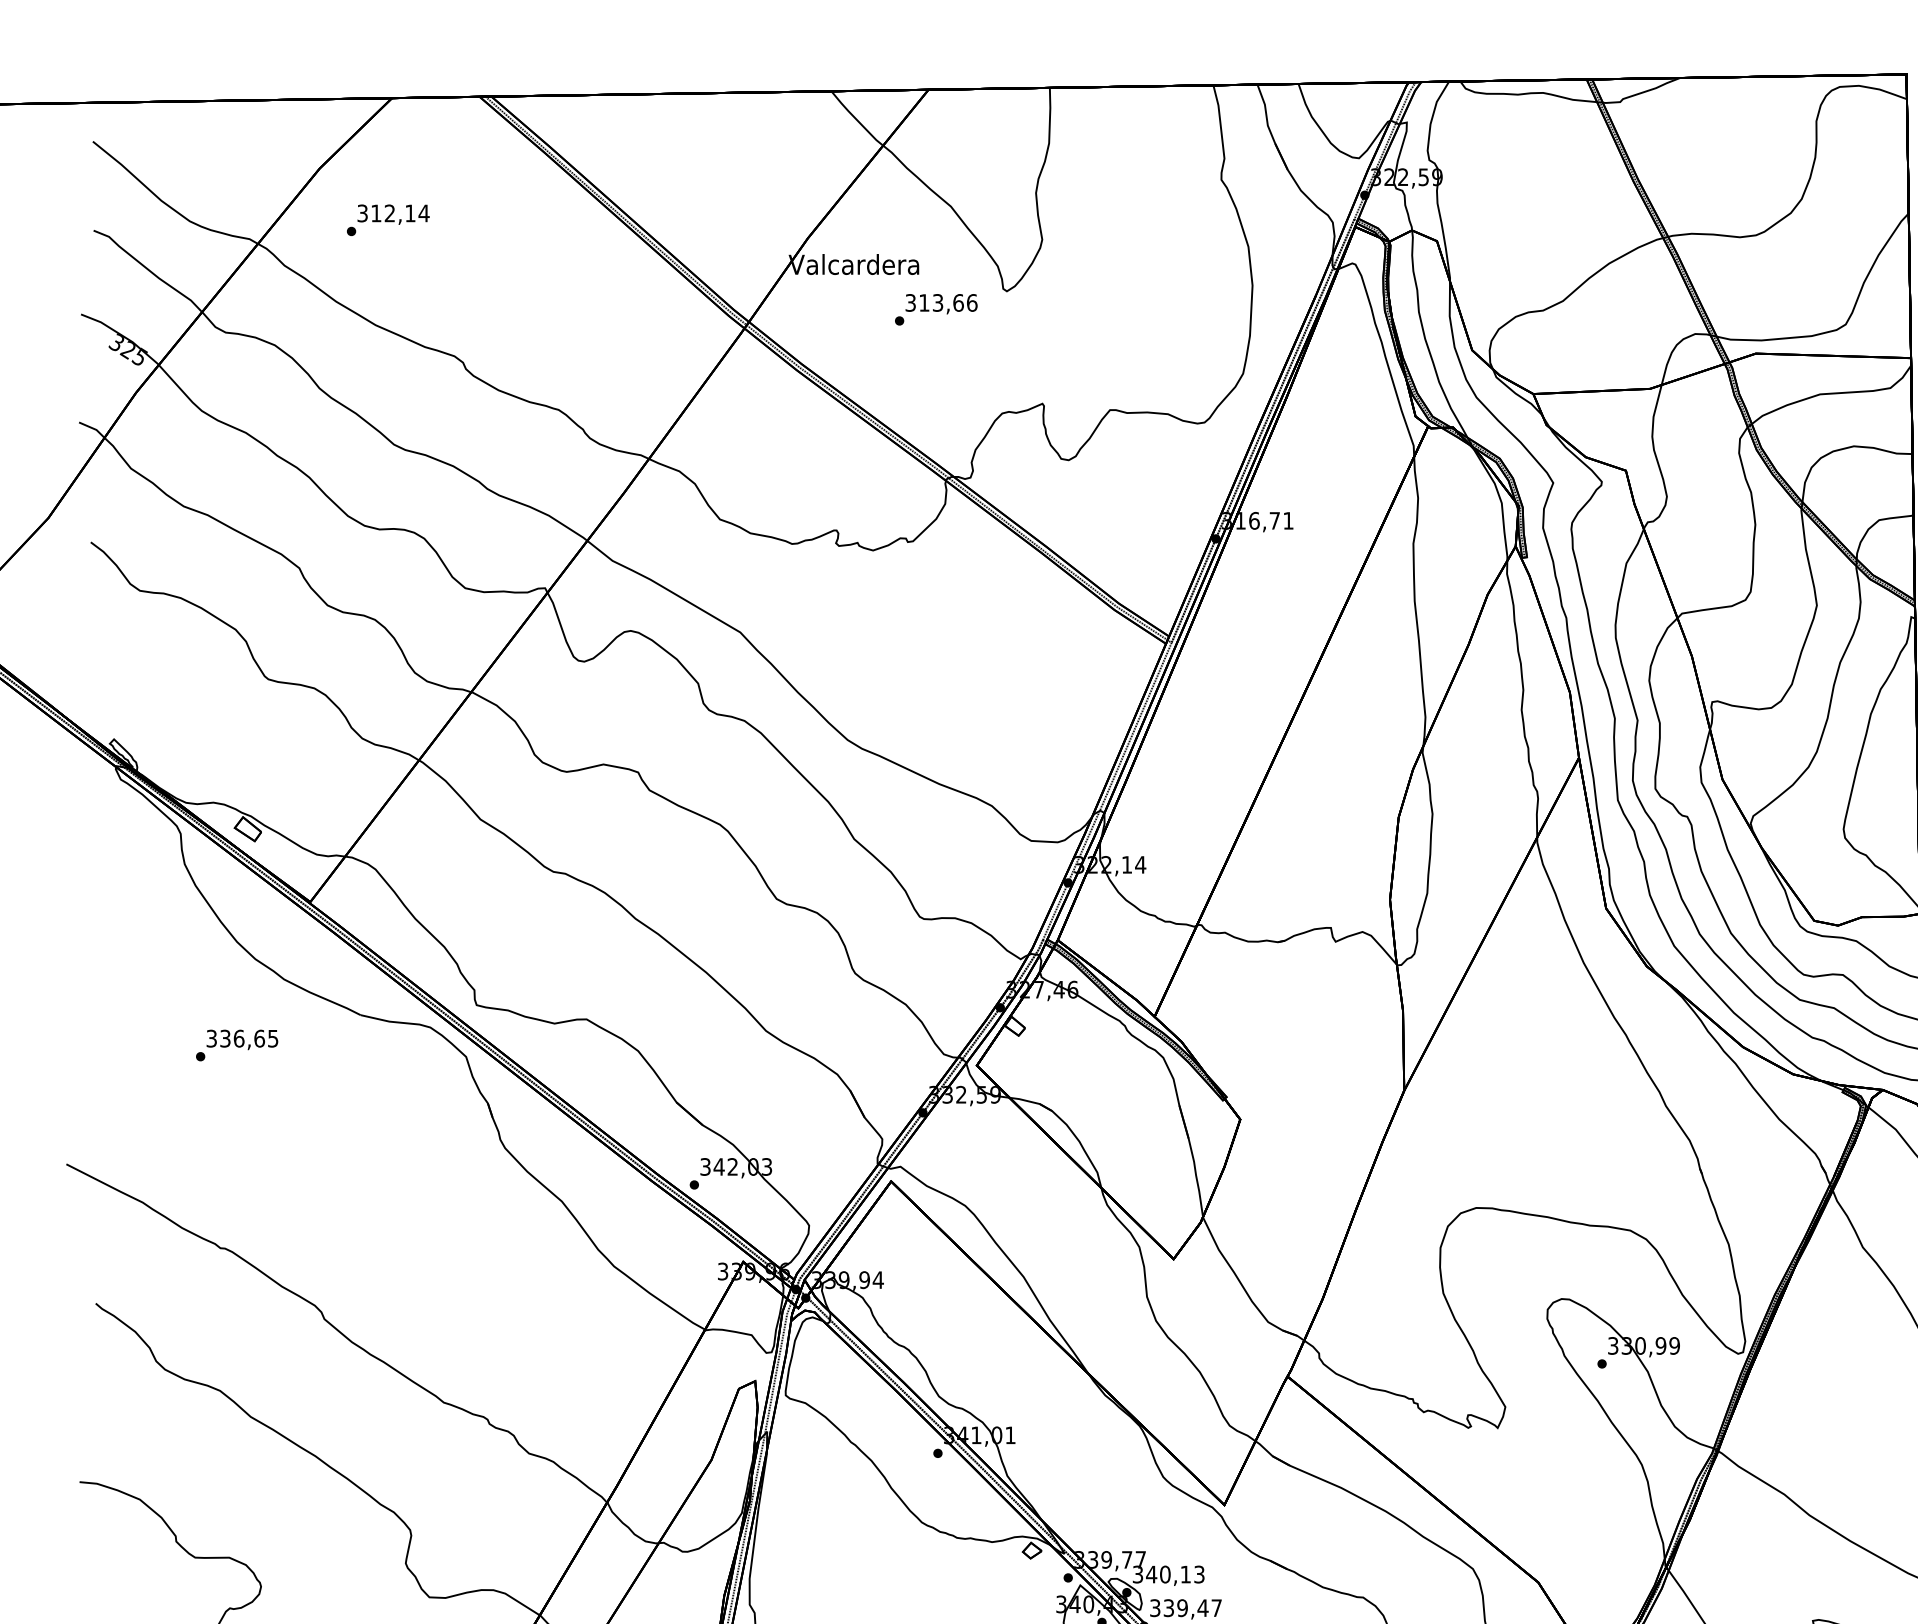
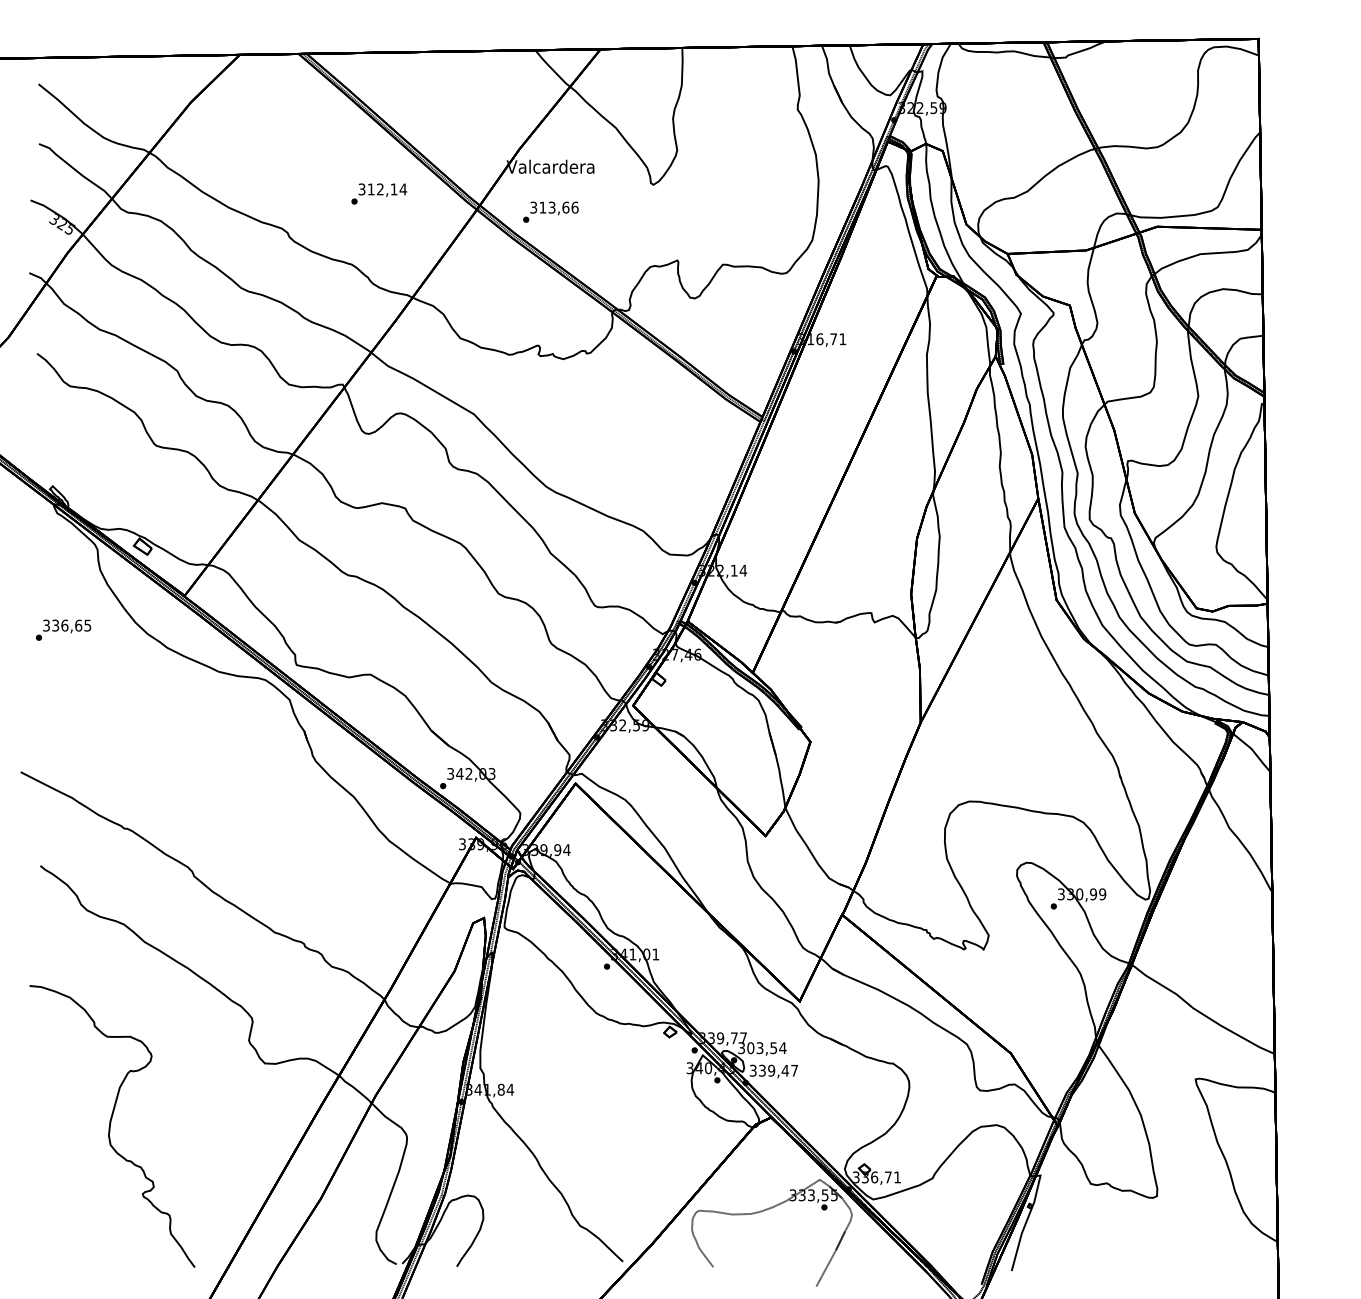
text: (388, 219) -> (379, 193), moved
text: (935, 308) -> (550, 211), moved
text: (237, 1044) -> (63, 629), moved
text: (1174, 1575) -> (766, 1048), 340,13 -> 303,54

